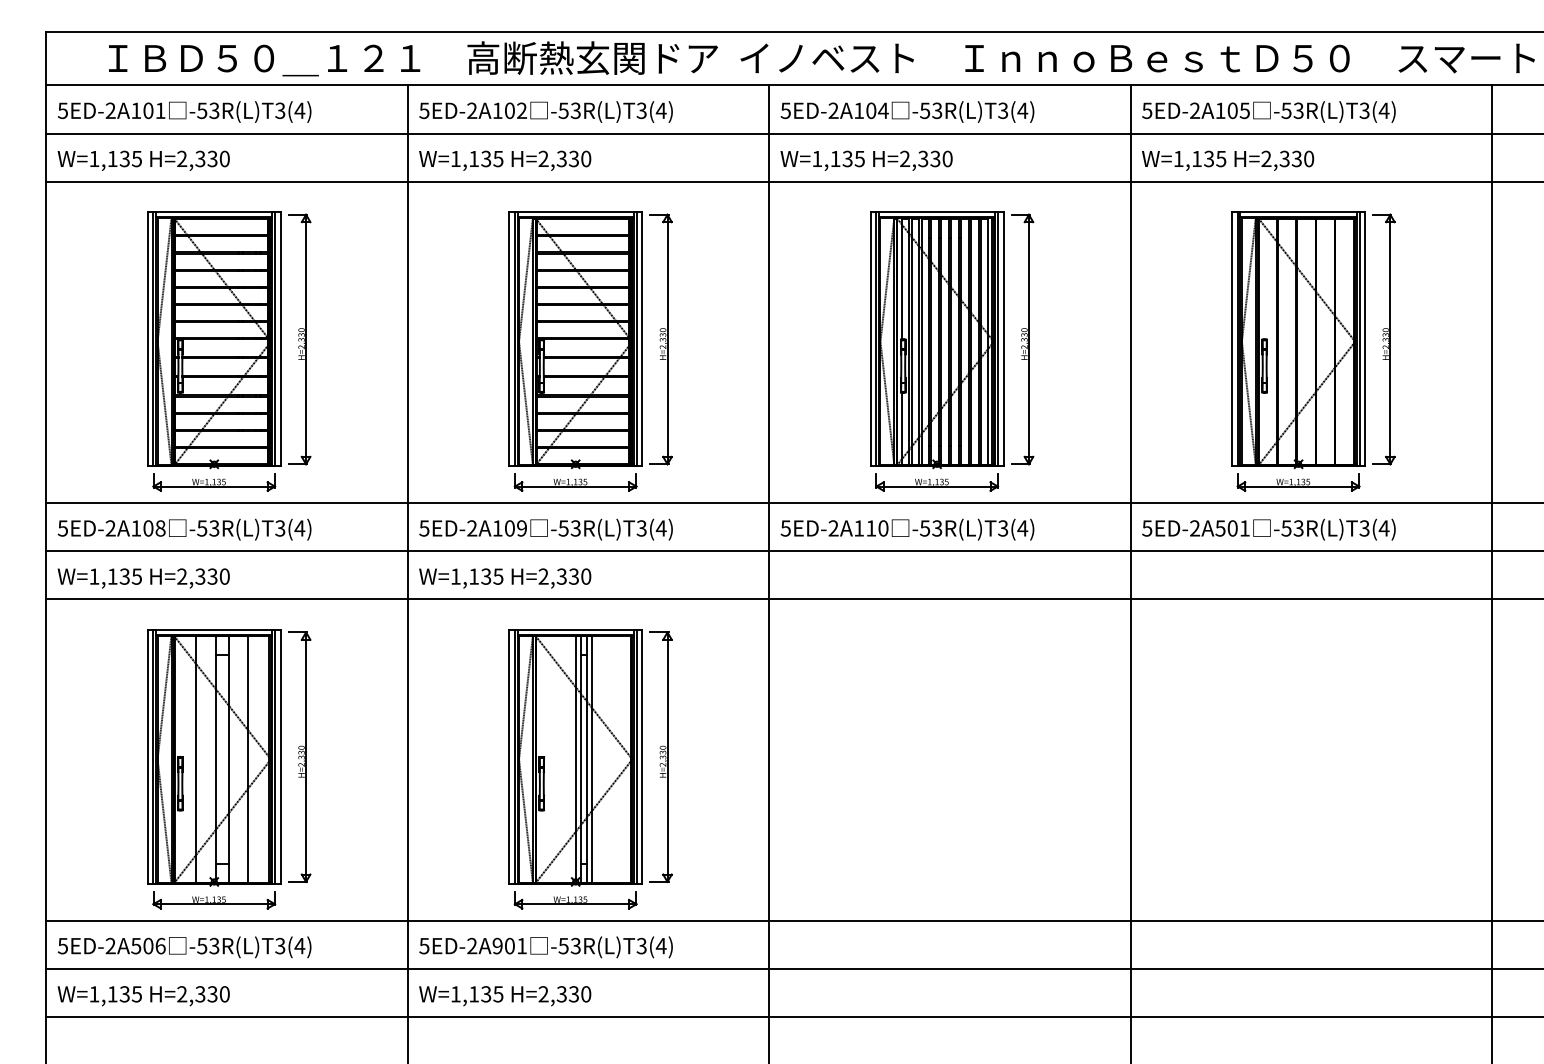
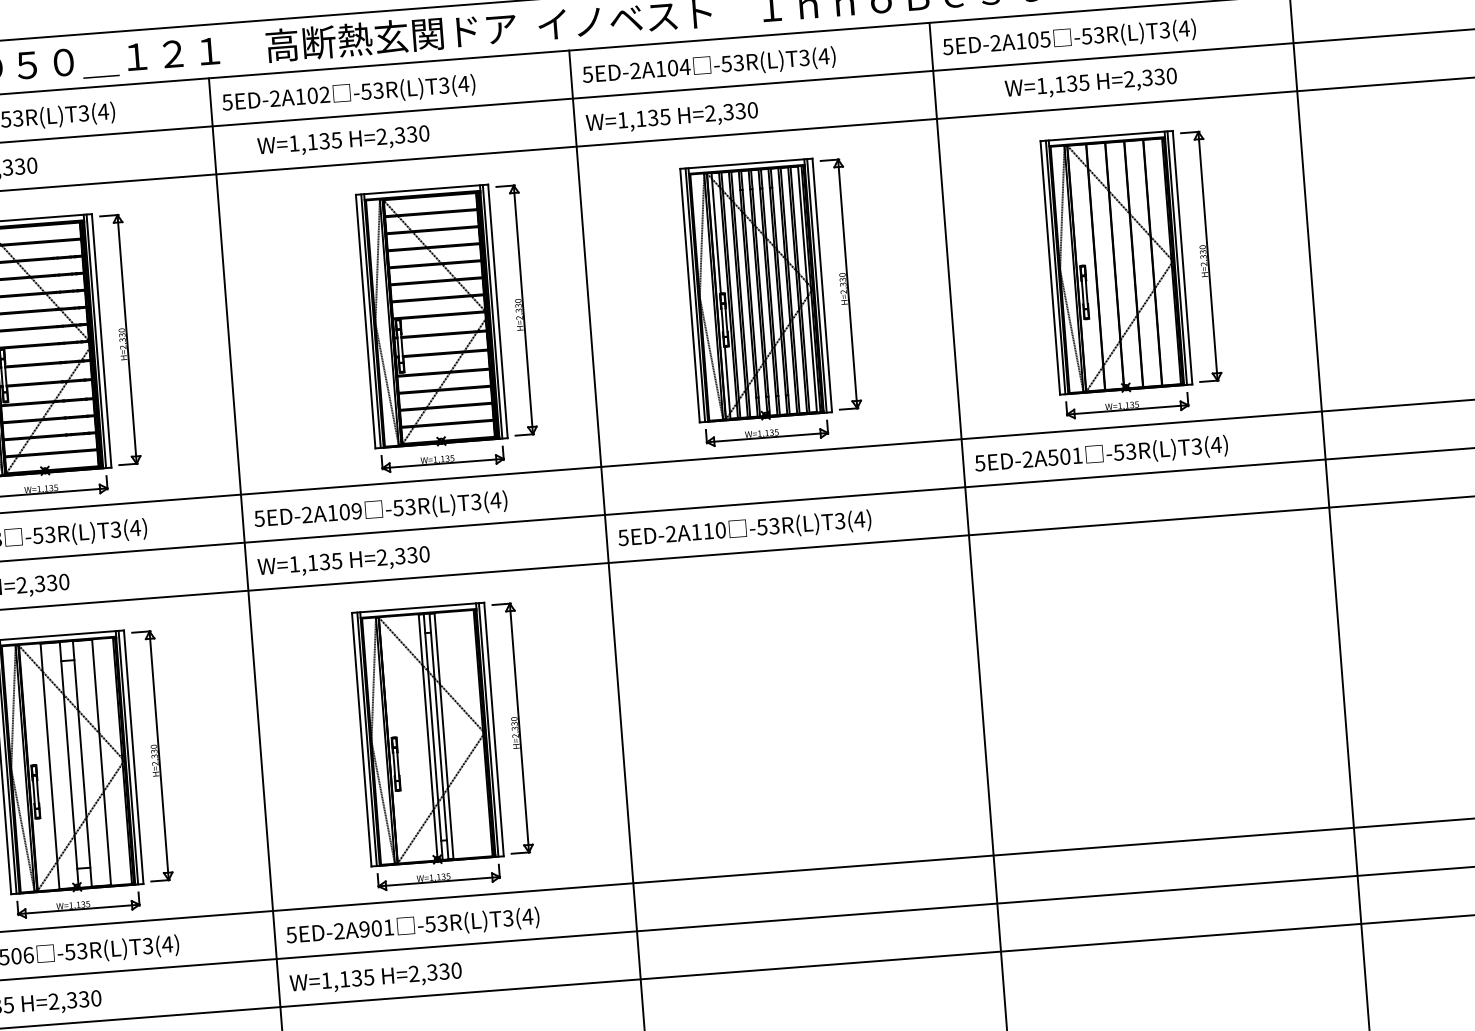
text: (505, 160) -> (343, 141), moved
text: (1228, 160) -> (1091, 83), moved
part: (590, 351) -> (447, 327), moved
text: (907, 529) -> (744, 529), moved

